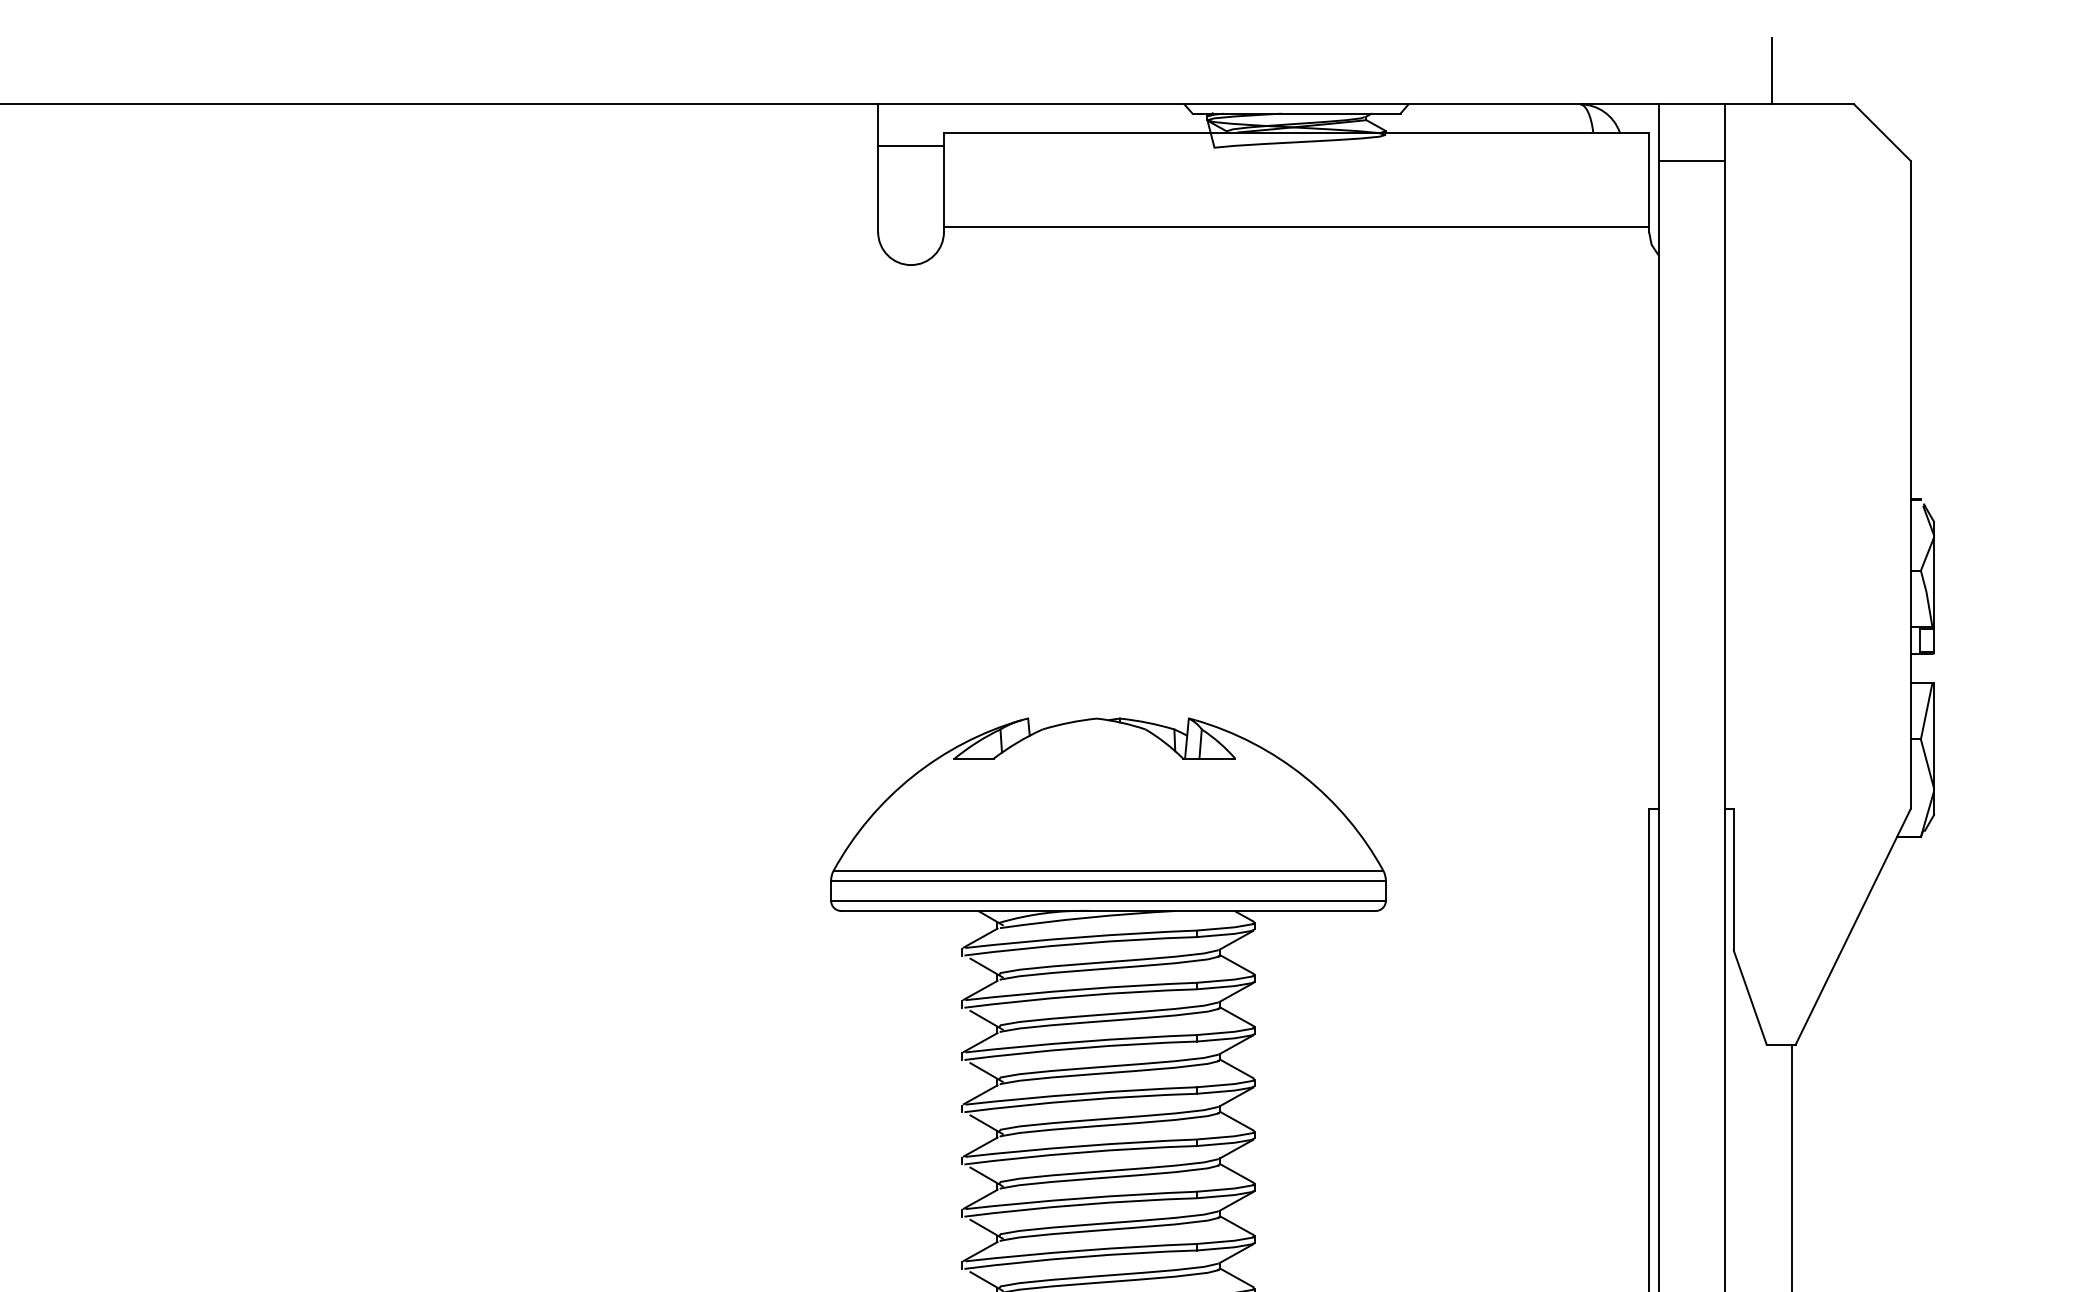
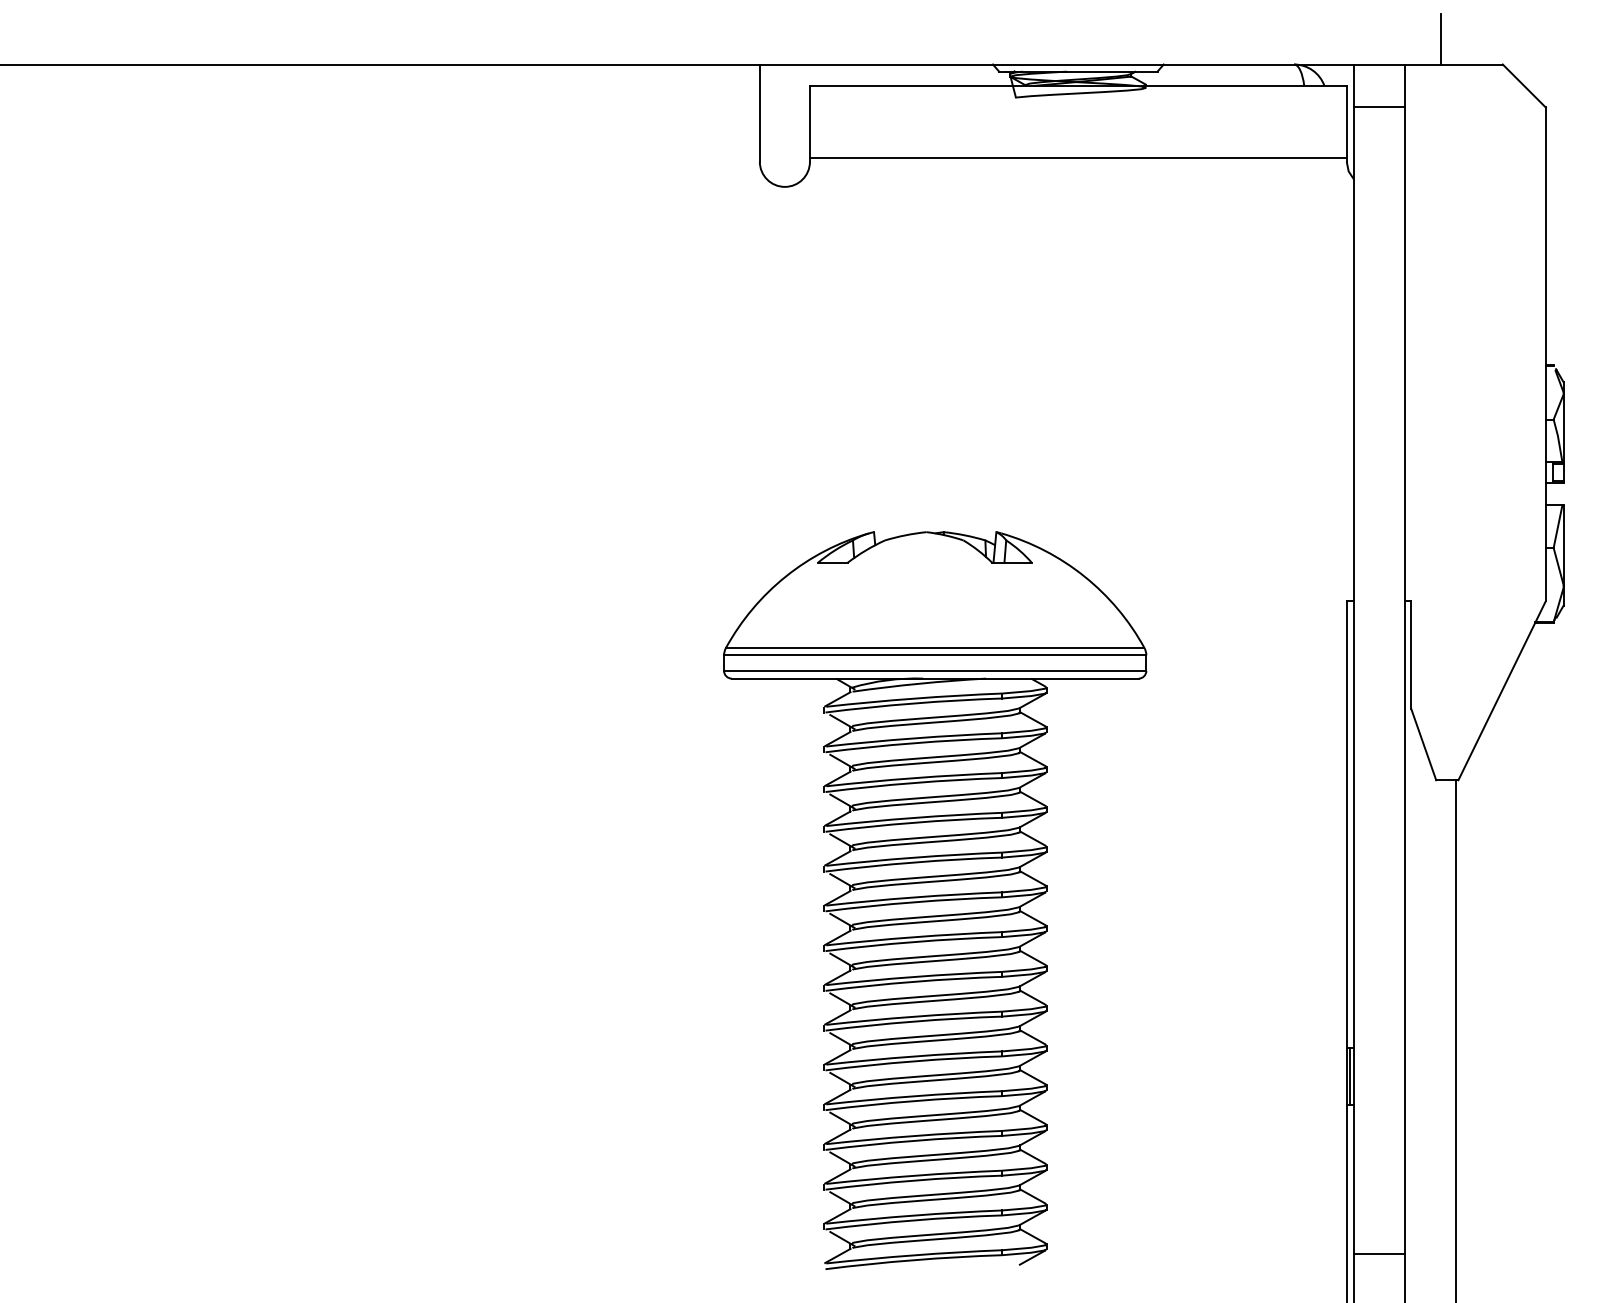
line: (910, 146) -> (784, 96), removed

